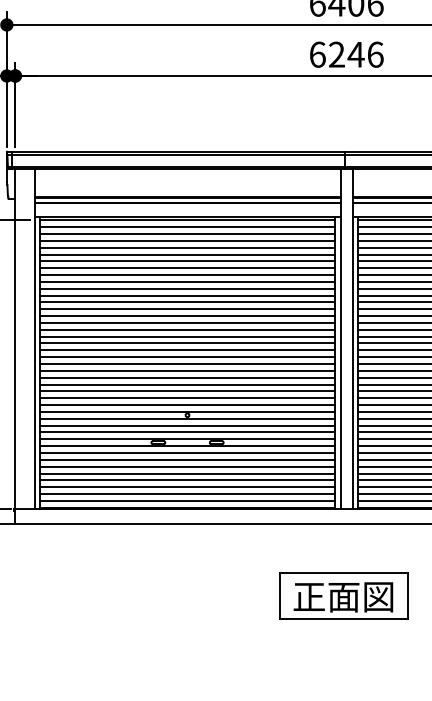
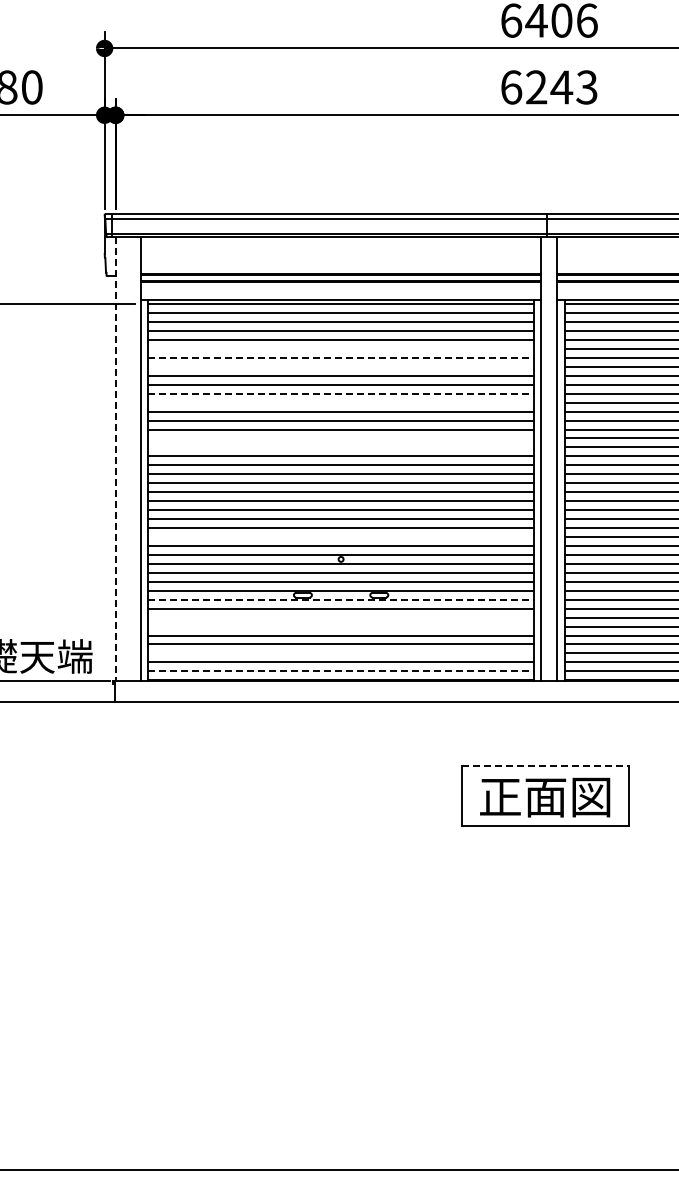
text: (375, 54) -> (586, 87), 6246 -> 6243
line: (187, 254) -> (341, 348), removed
line: (187, 261) -> (341, 357), solid -> dashed
line: (187, 267) -> (341, 366), removed
line: (187, 288) -> (341, 393), solid -> dashed
line: (187, 295) -> (341, 402), removed
line: (187, 322) -> (341, 438), removed
line: (187, 329) -> (341, 447), removed
line: (15, 339) -> (115, 459), solid -> dashed
line: (187, 398) -> (341, 537), removed
line: (187, 445) -> (341, 599), solid -> dashed
line: (187, 459) -> (341, 617), removed
line: (187, 466) -> (341, 626), removed
line: (187, 487) -> (341, 653), removed
line: (187, 501) -> (341, 671), solid -> dashed
line: (344, 572) -> (546, 765), solid -> dashed

